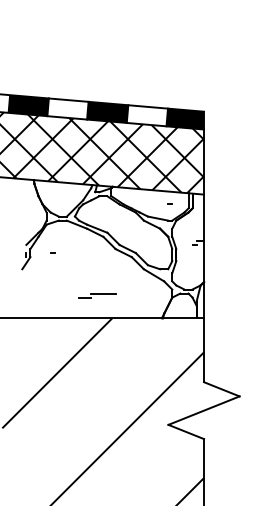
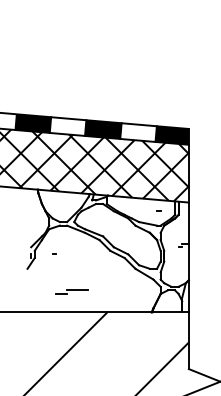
part: (97, 295) -> (72, 292), moved

